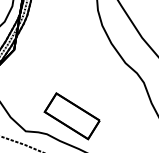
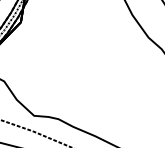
part: (71, 116) -> (86, 98), removed

